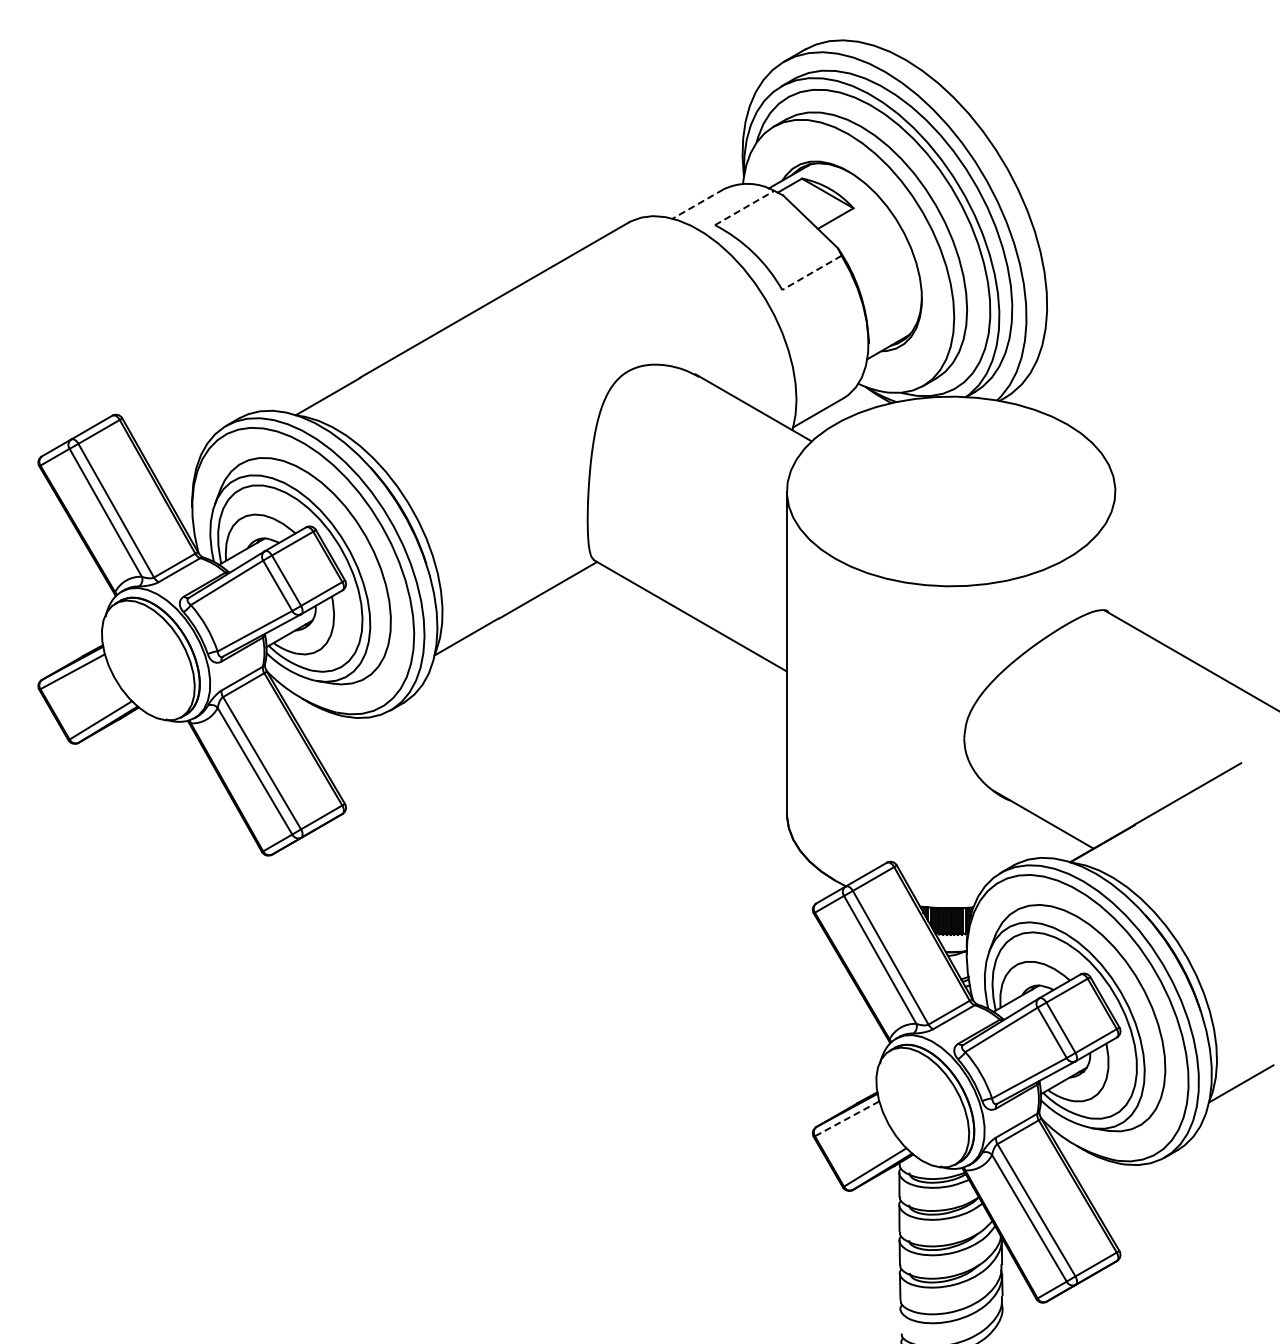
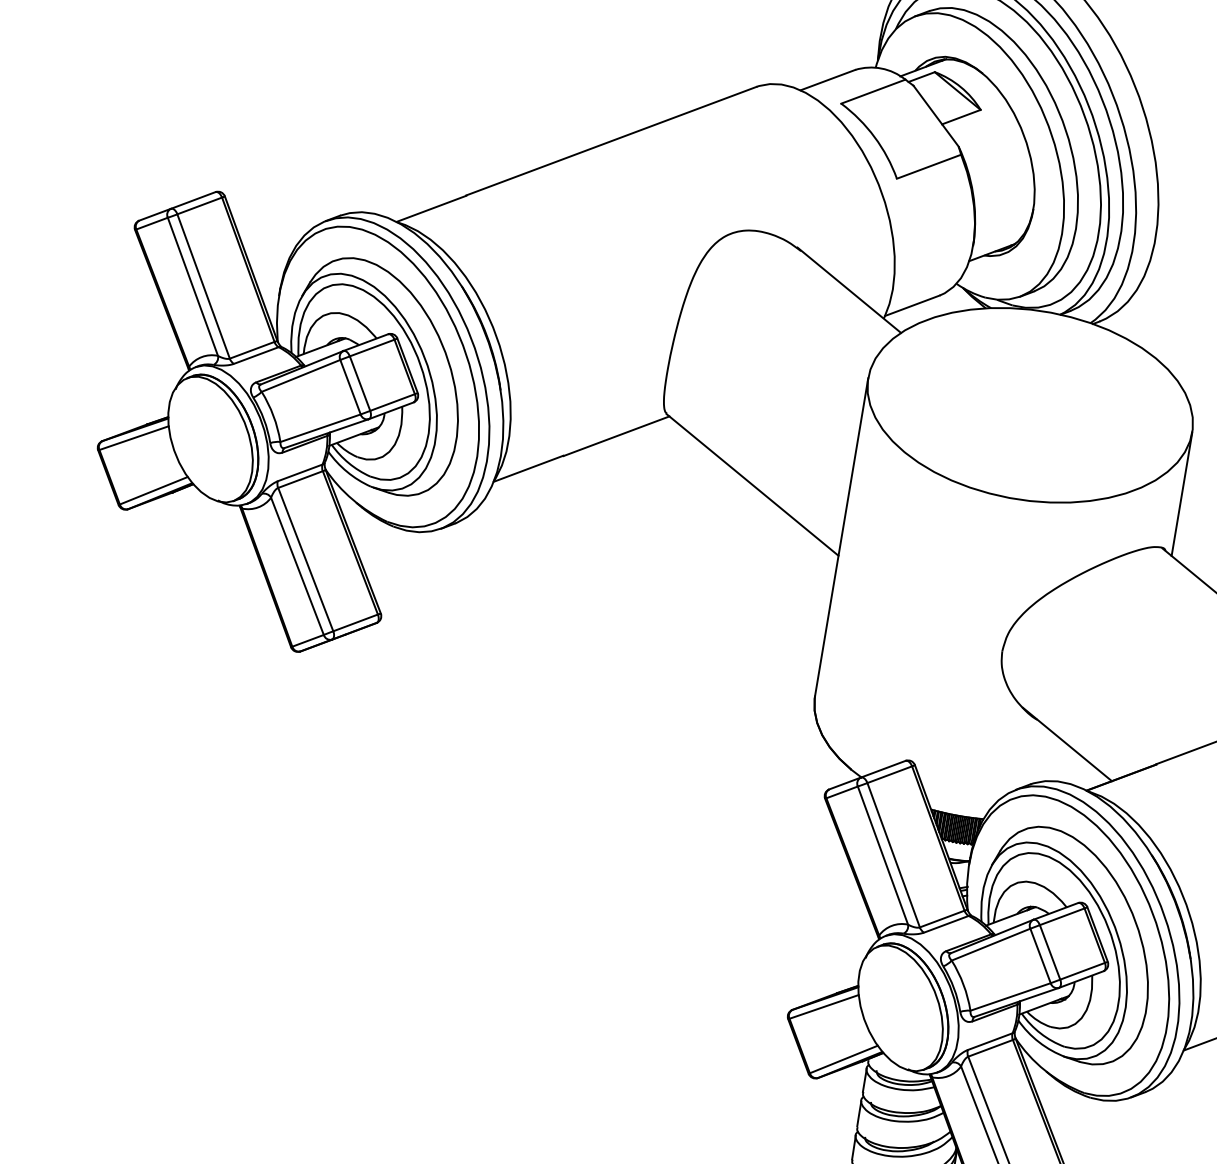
line: (697, 204) -> (827, 80), dashed -> solid
line: (745, 207) -> (874, 91), dashed -> solid
line: (811, 273) -> (928, 167), dashed -> solid
line: (1115, 553) -> (1182, 493), added
line: (847, 1118) -> (824, 1006), dashed -> solid

